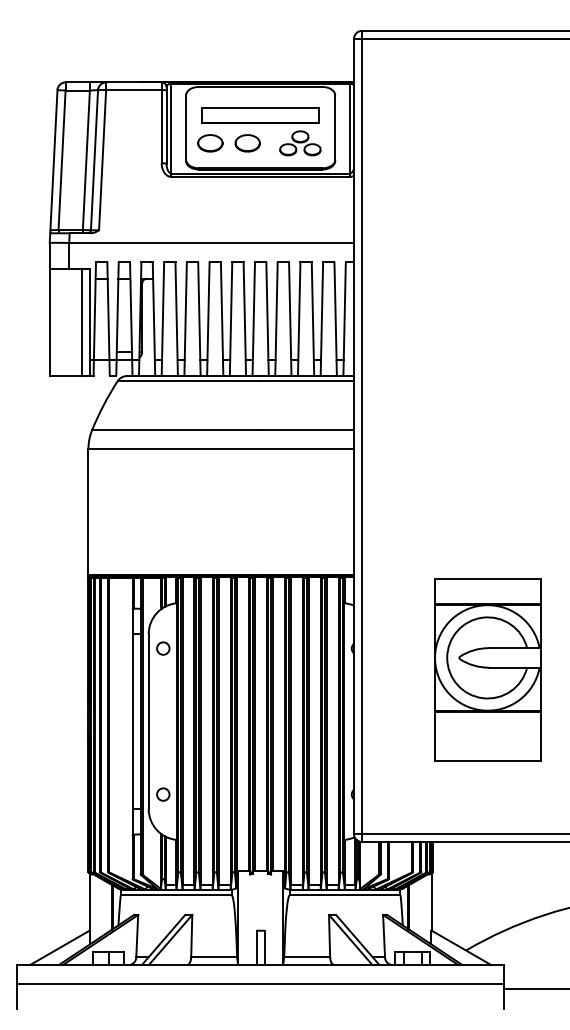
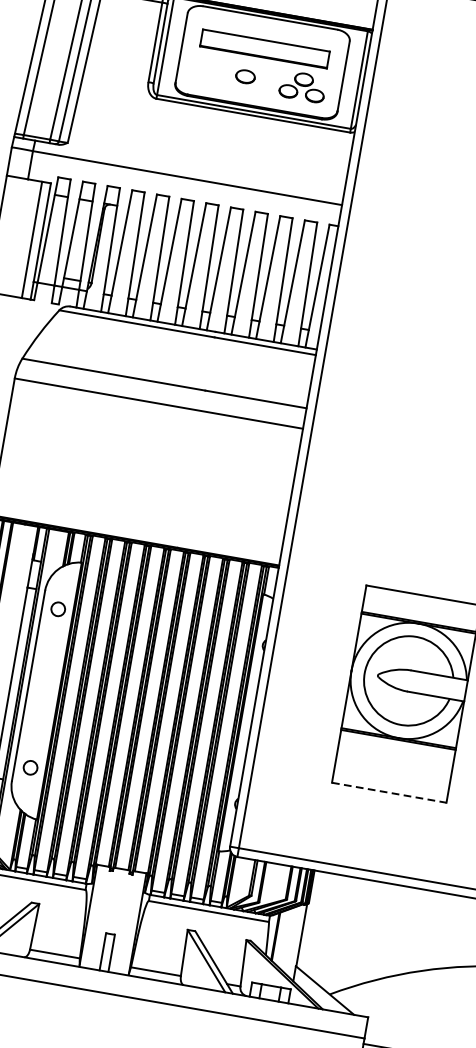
part: (210, 143) -> (205, 69), removed
part: (247, 143) -> (245, 76), size x0.7
line: (487, 760) -> (389, 792), solid -> dashed

